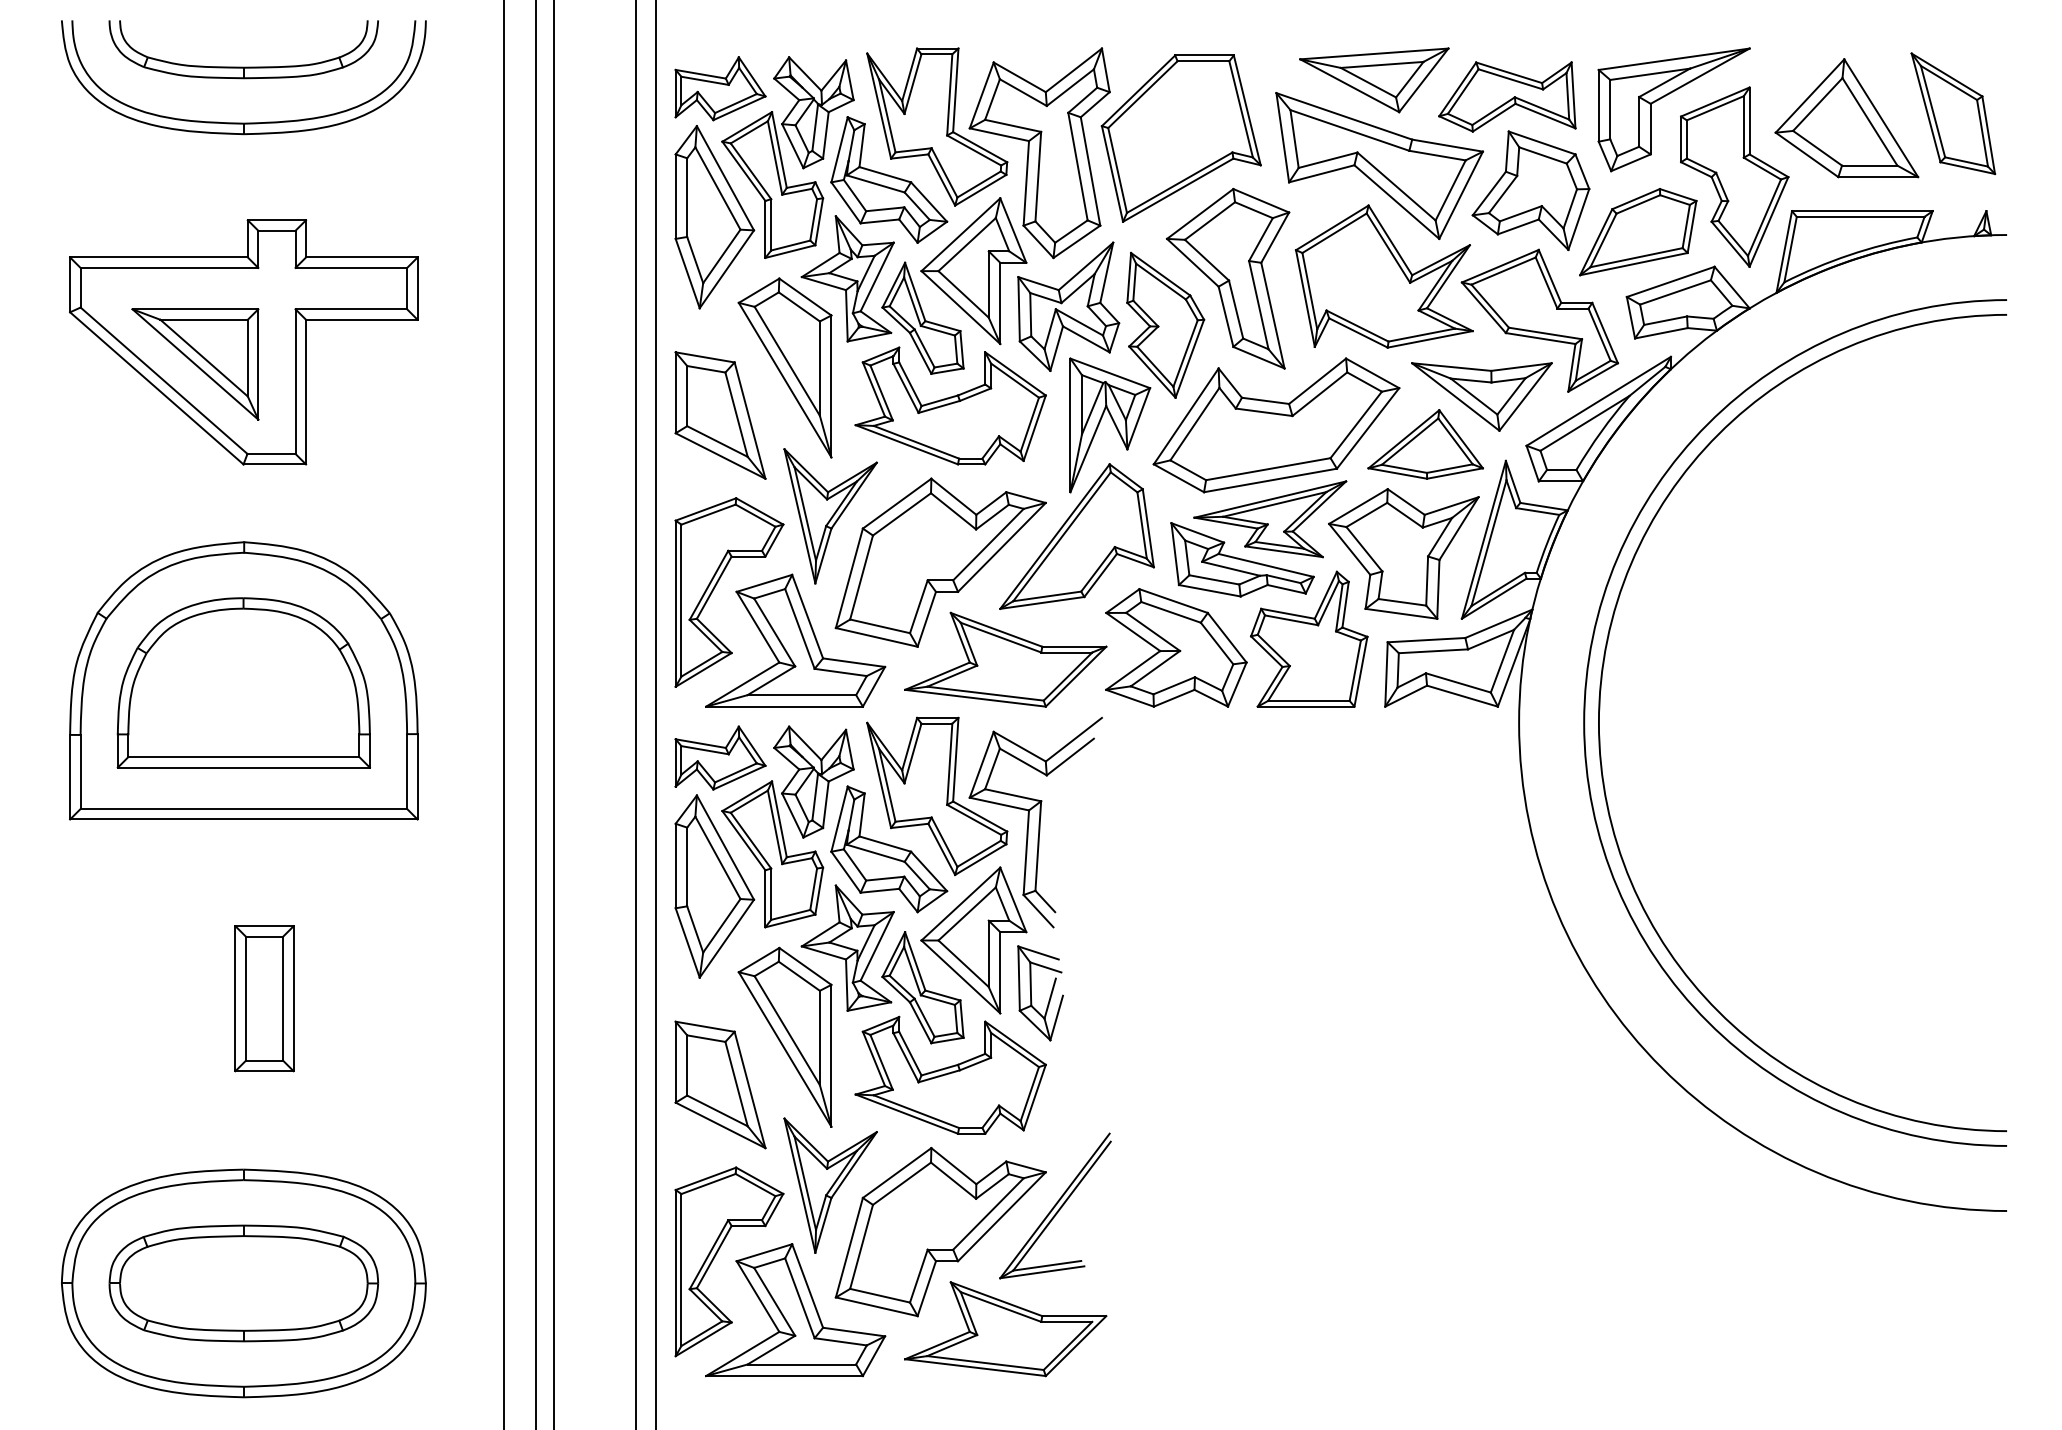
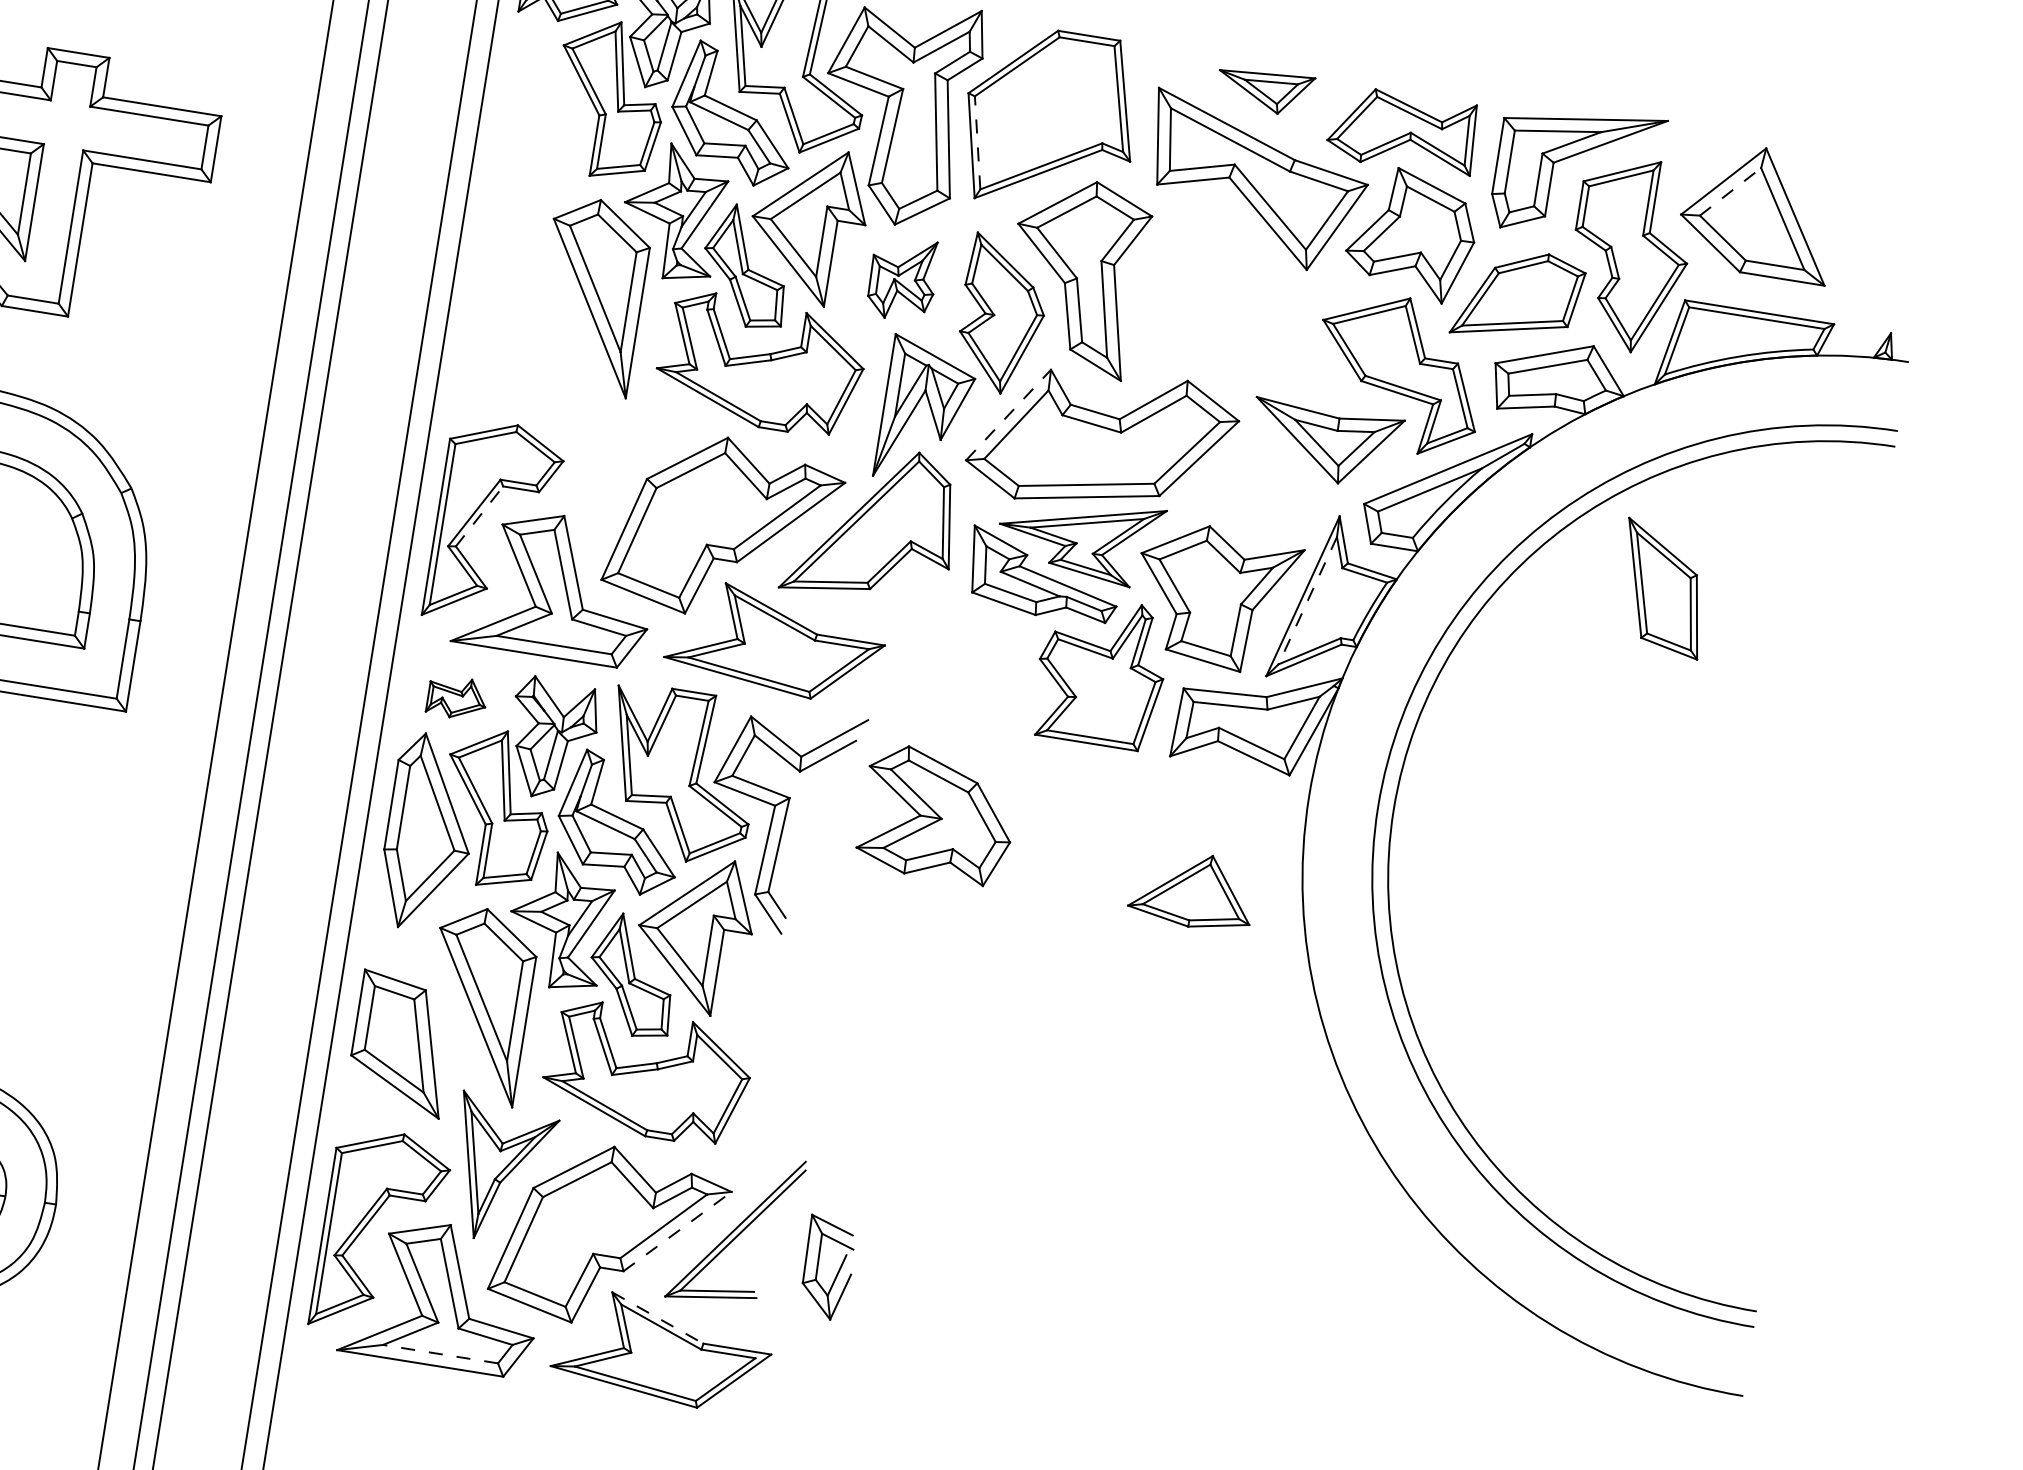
part: (1374, 80) -> (1265, 91), size x0.6
line: (1818, 104) -> (1731, 191), solid -> dashed
part: (1953, 113) -> (1663, 588), moved
line: (1117, 169) -> (977, 141), solid -> dashed
part: (714, 217) -> (542, 124), removed
part: (1384, 276) -> (1242, 300), removed
part: (1068, 306) -> (902, 278), size x0.6
part: (720, 415) -> (515, 335), removed
line: (1186, 416) -> (1008, 415), solid -> dashed
part: (1425, 444) -> (1192, 890), moved
part: (830, 516) -> (614, 460), removed
line: (1488, 543) -> (1307, 600), solid -> dashed
line: (714, 587) -> (479, 516), solid -> dashed
part: (1176, 647) -> (938, 814), moved
part: (720, 757) -> (457, 697), size x0.6
part: (1031, 993) -> (818, 1266), moved
line: (1002, 1216) -> (678, 1231), solid -> dashed
line: (996, 1299) -> (657, 1318), solid -> dashed
line: (801, 1364) -> (440, 1354), solid -> dashed

